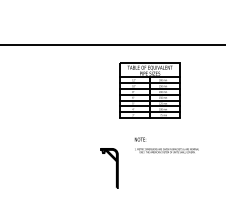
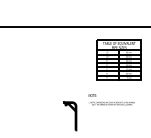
part: (149, 90) -> (118, 59), moved

